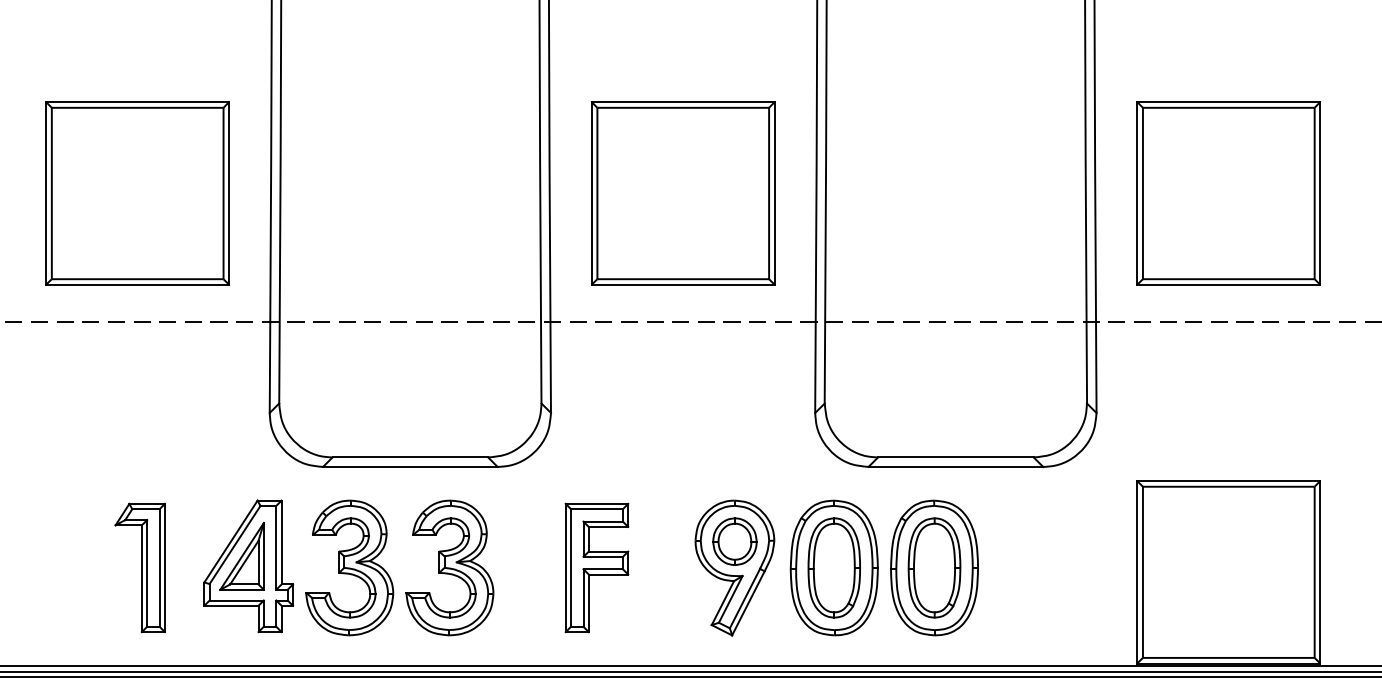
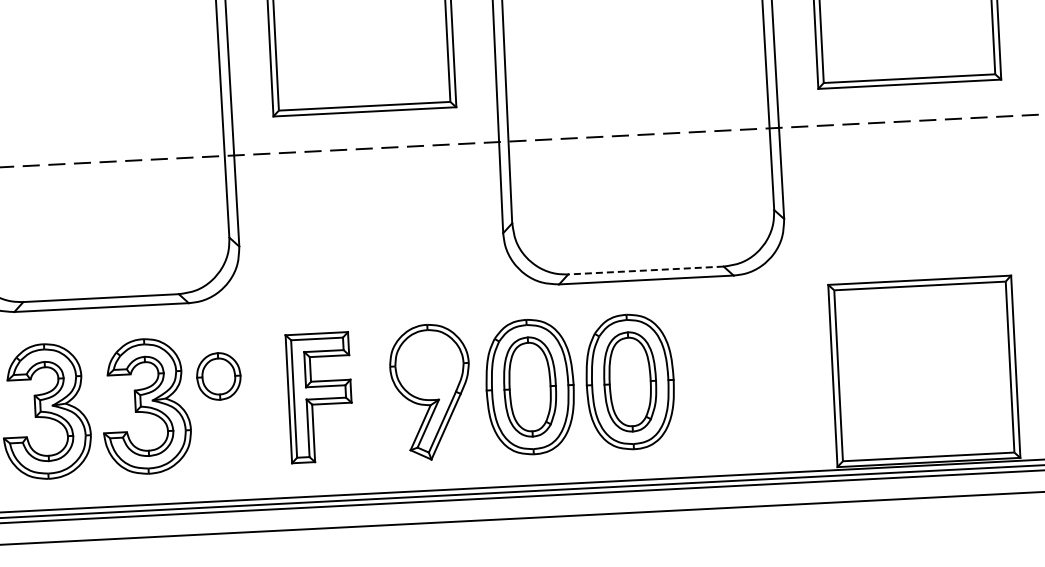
line: (955, 457) -> (645, 270), solid -> dashed
part: (734, 541) -> (218, 376), moved
part: (596, 567) -> (319, 397), moved

